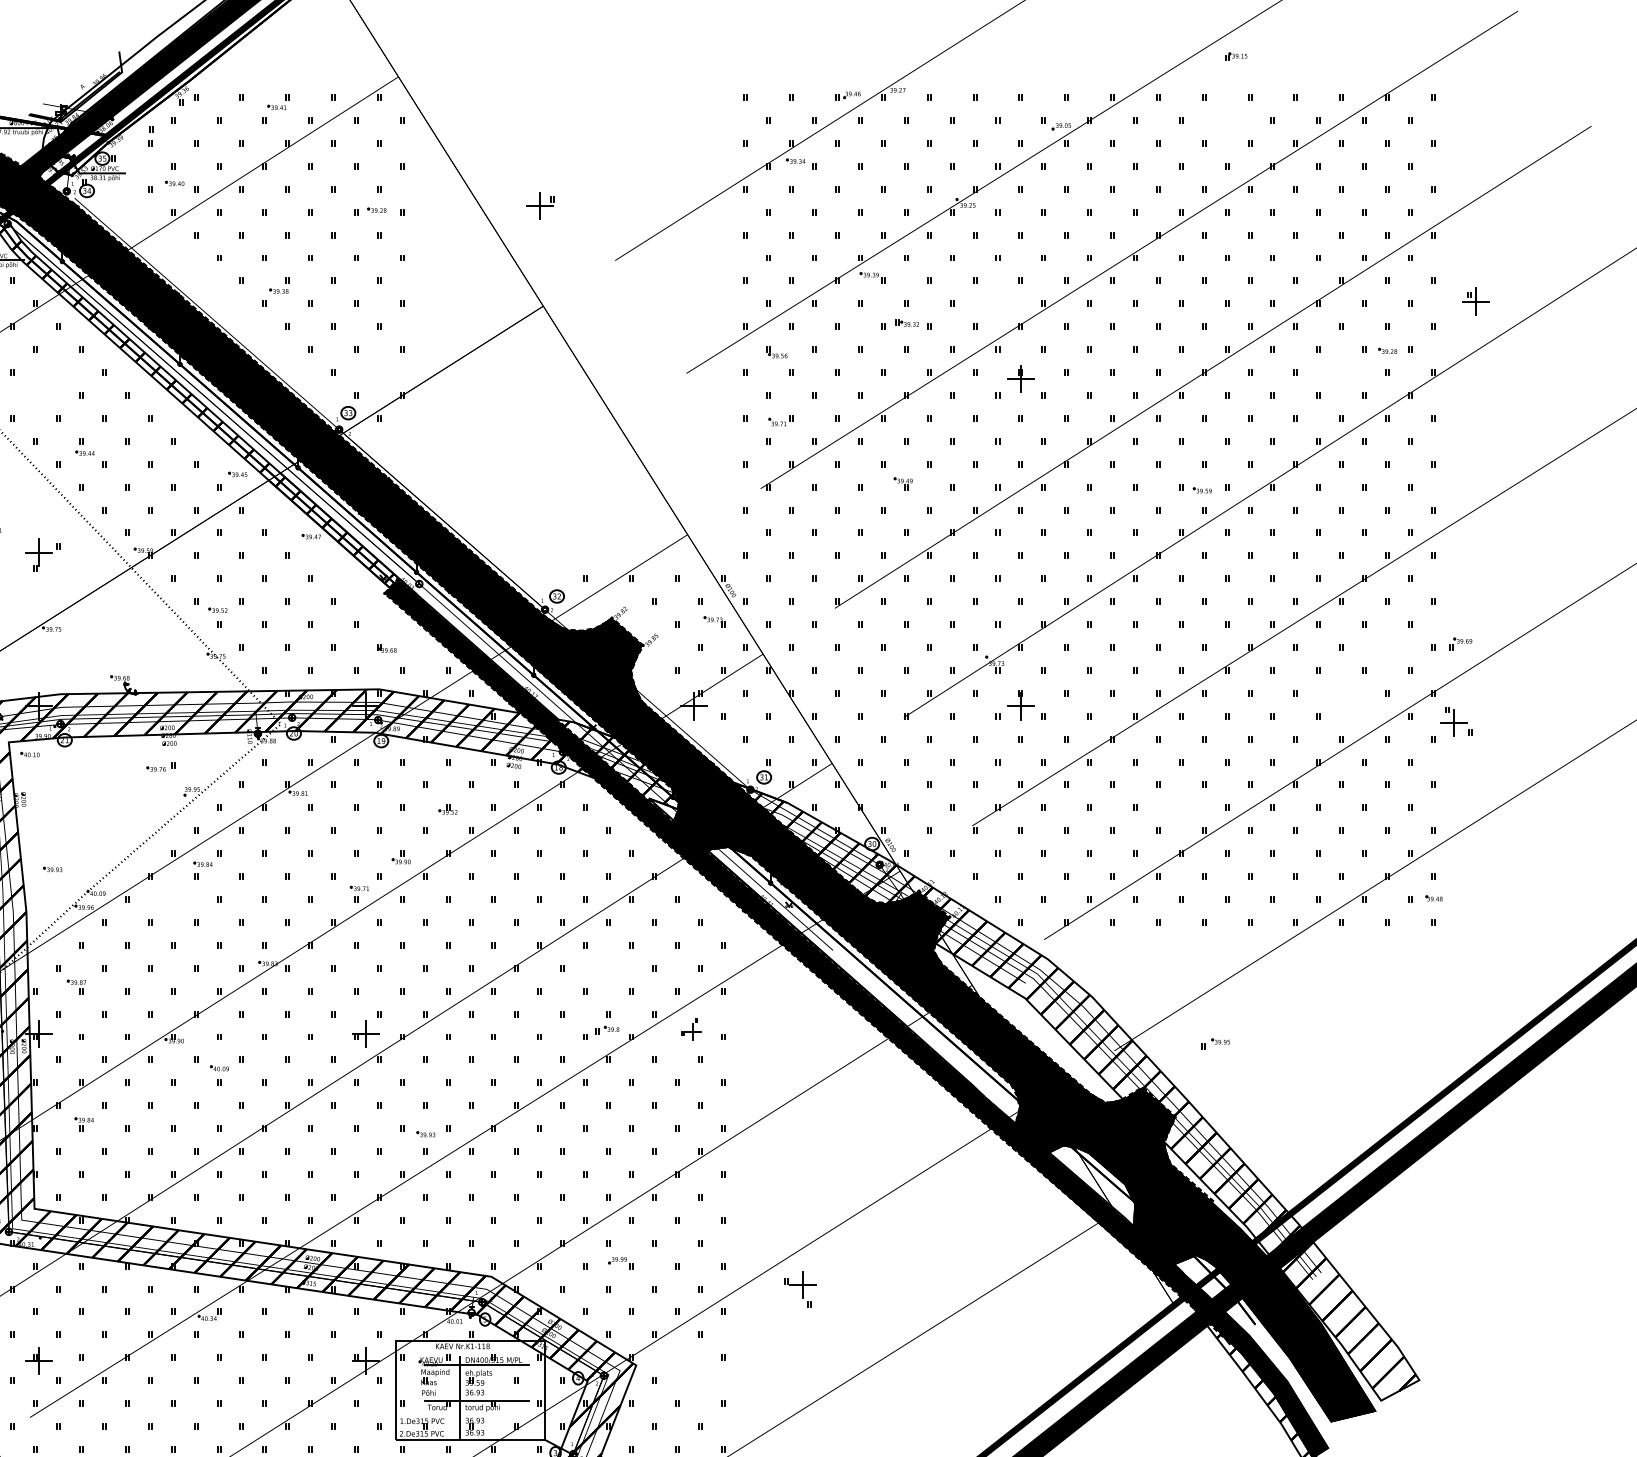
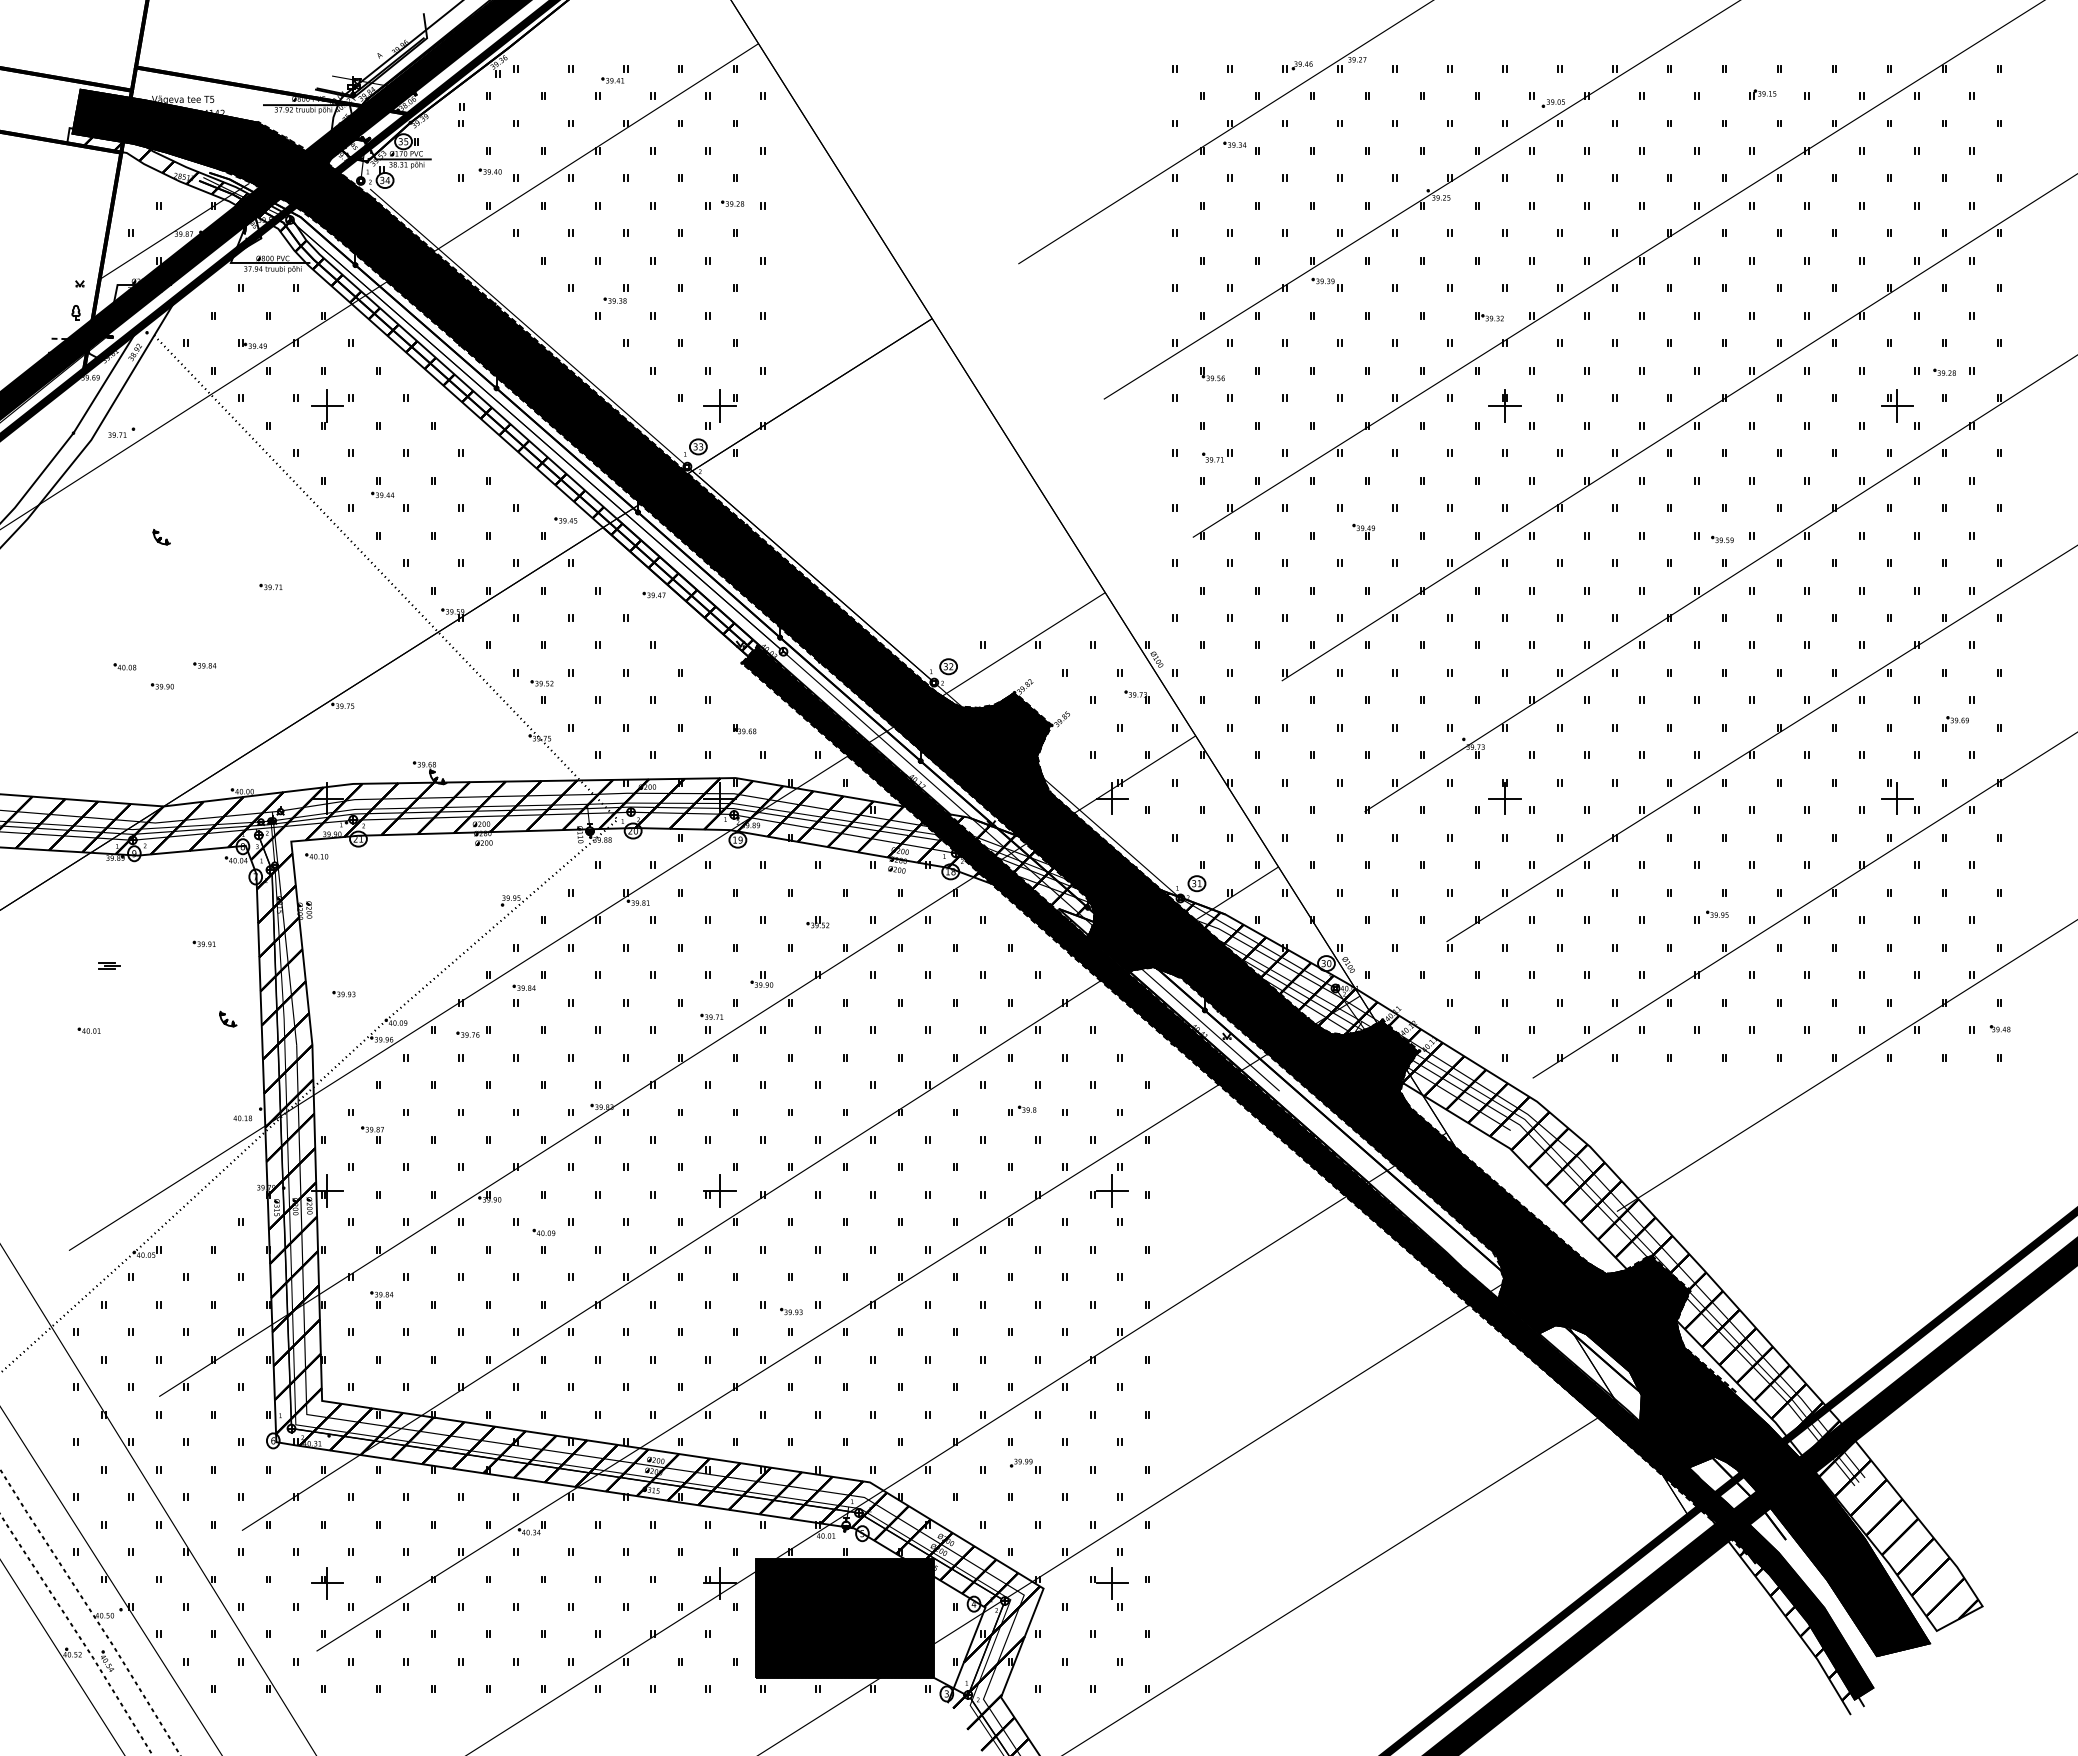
part: (1235, 56) -> (1762, 94), moved
part: (540, 205) -> (720, 405), moved
part: (1476, 301) -> (1897, 405), moved
part: (907, 322) -> (1489, 316), moved
part: (43, 555) -> (332, 409), moved
part: (1460, 643) -> (1955, 723), moved
part: (1456, 721) -> (1900, 796), moved
part: (160, 766) -> (473, 1031), moved
part: (607, 1029) -> (1022, 1110), moved
part: (691, 1029) -> (1109, 1185), size x1.67
part: (1215, 1043) -> (1711, 916), moved
part: (800, 1289) -> (1109, 1588), moved
hatch: (470, 1390) -> (844, 1618), added

